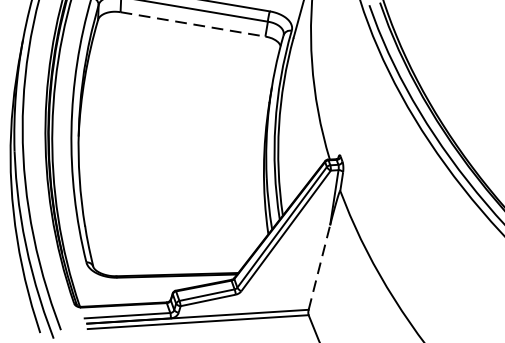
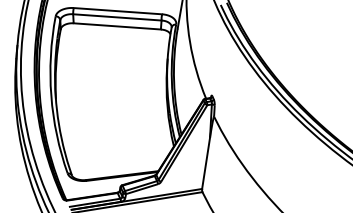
line: (193, 24) -> (117, 26), dashed -> solid
line: (320, 267) -> (206, 163), dashed -> solid

